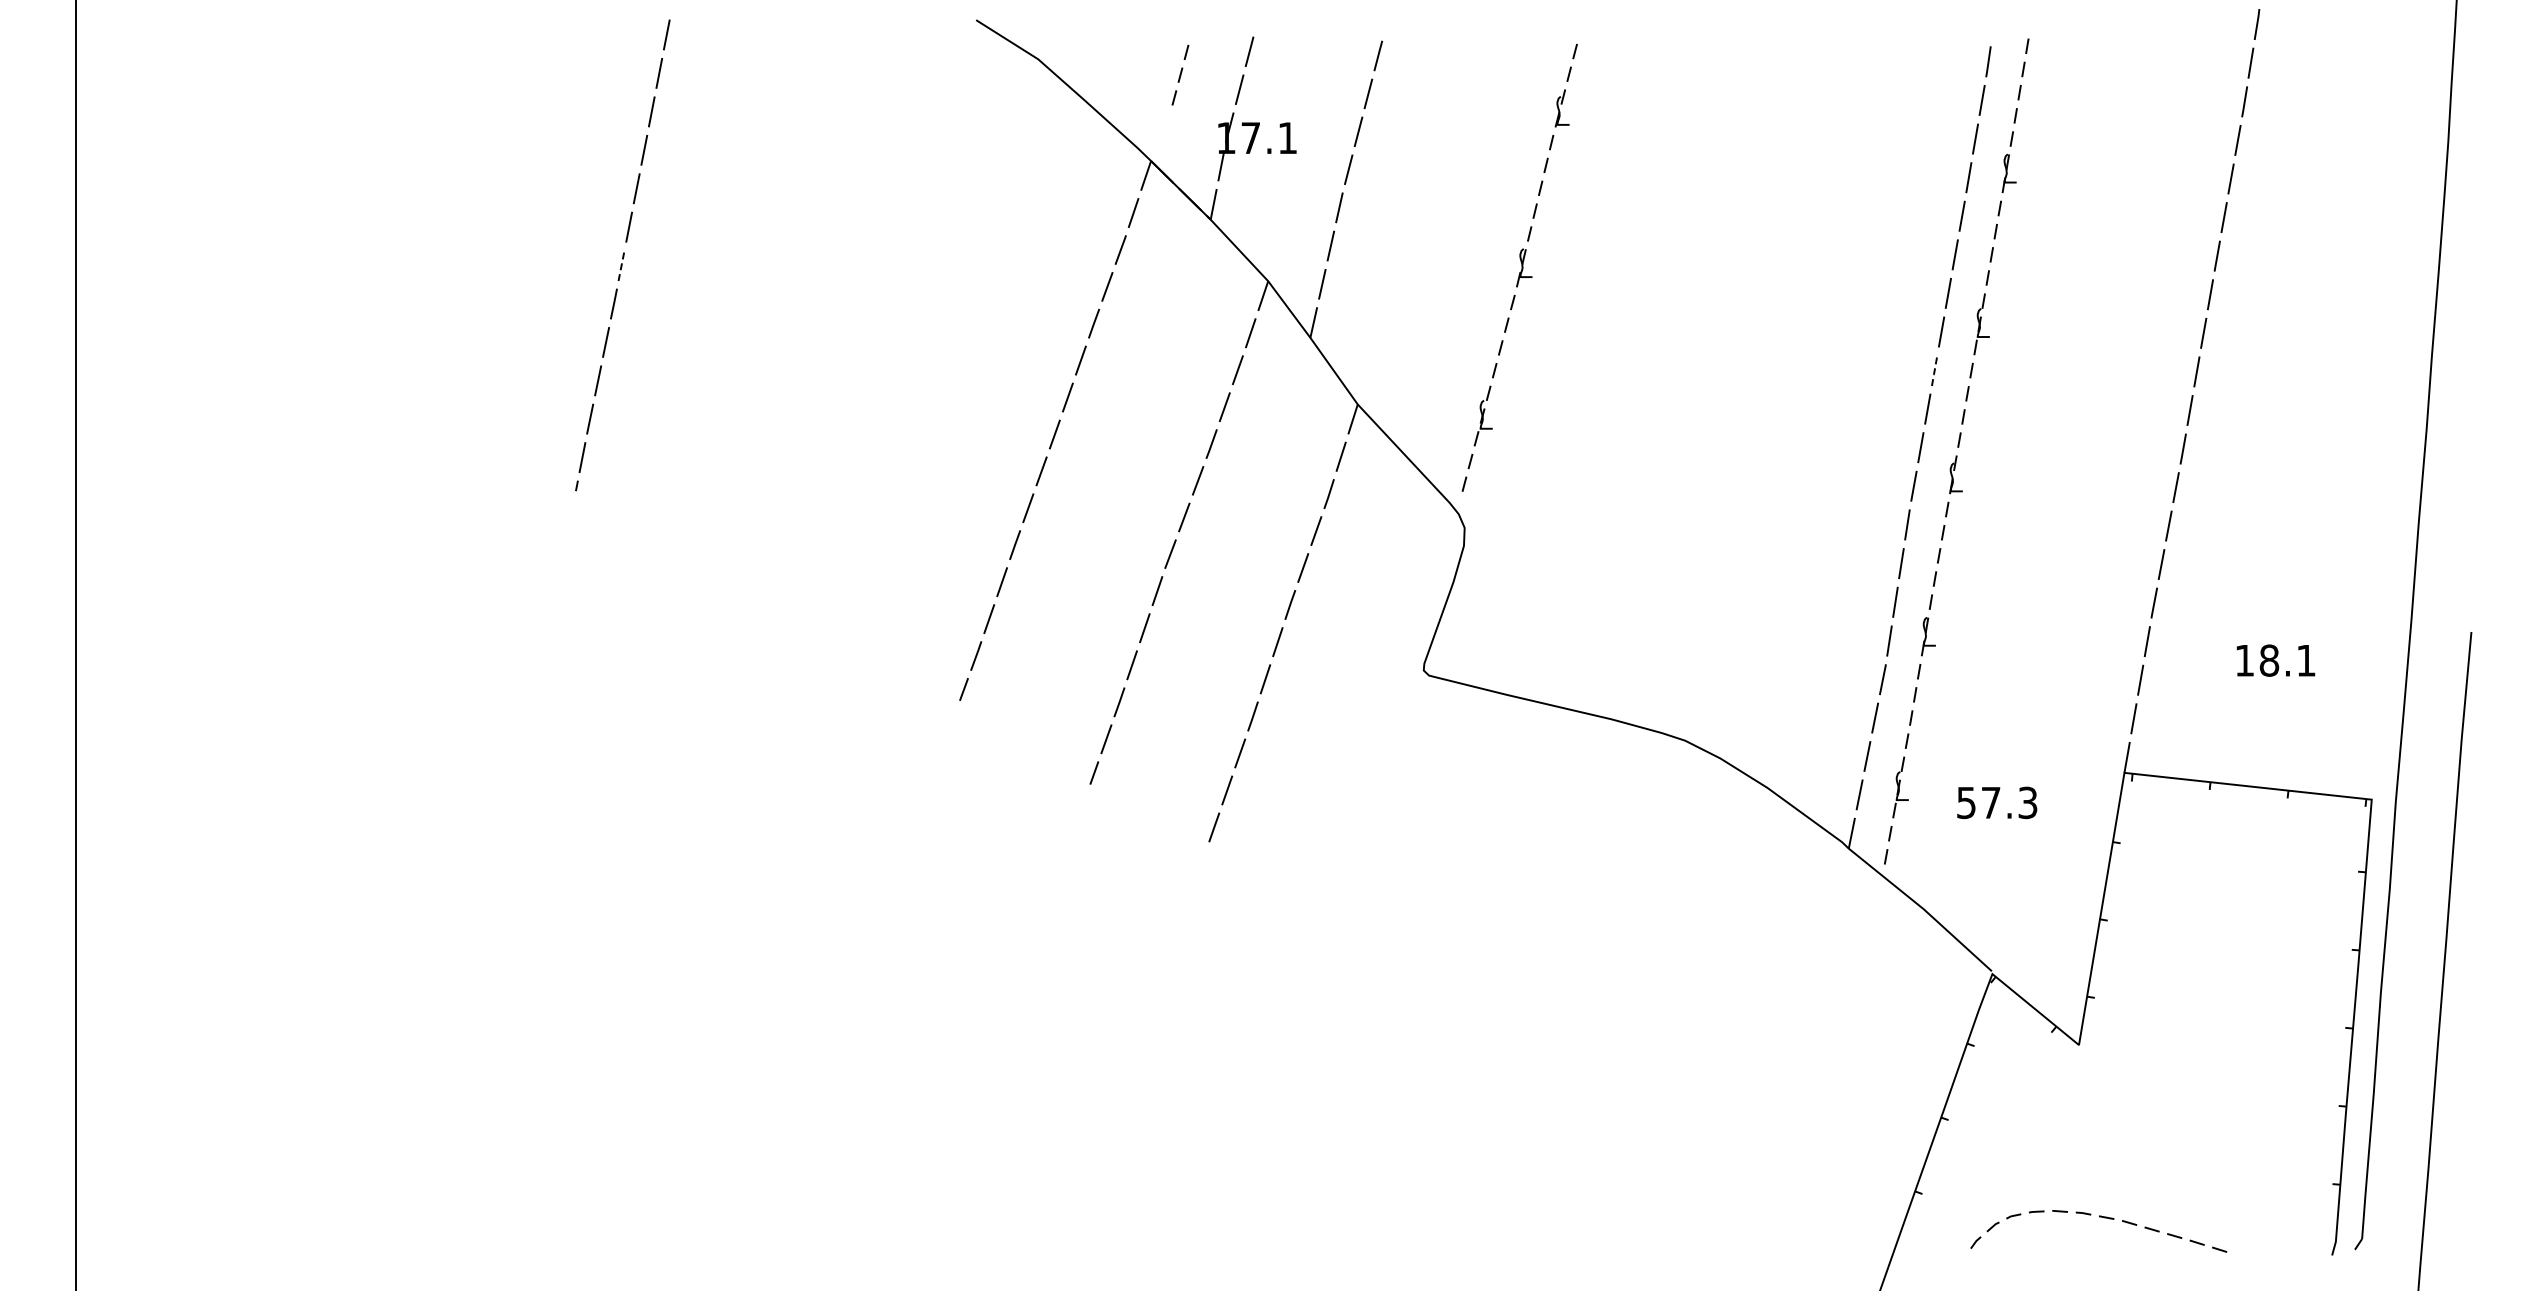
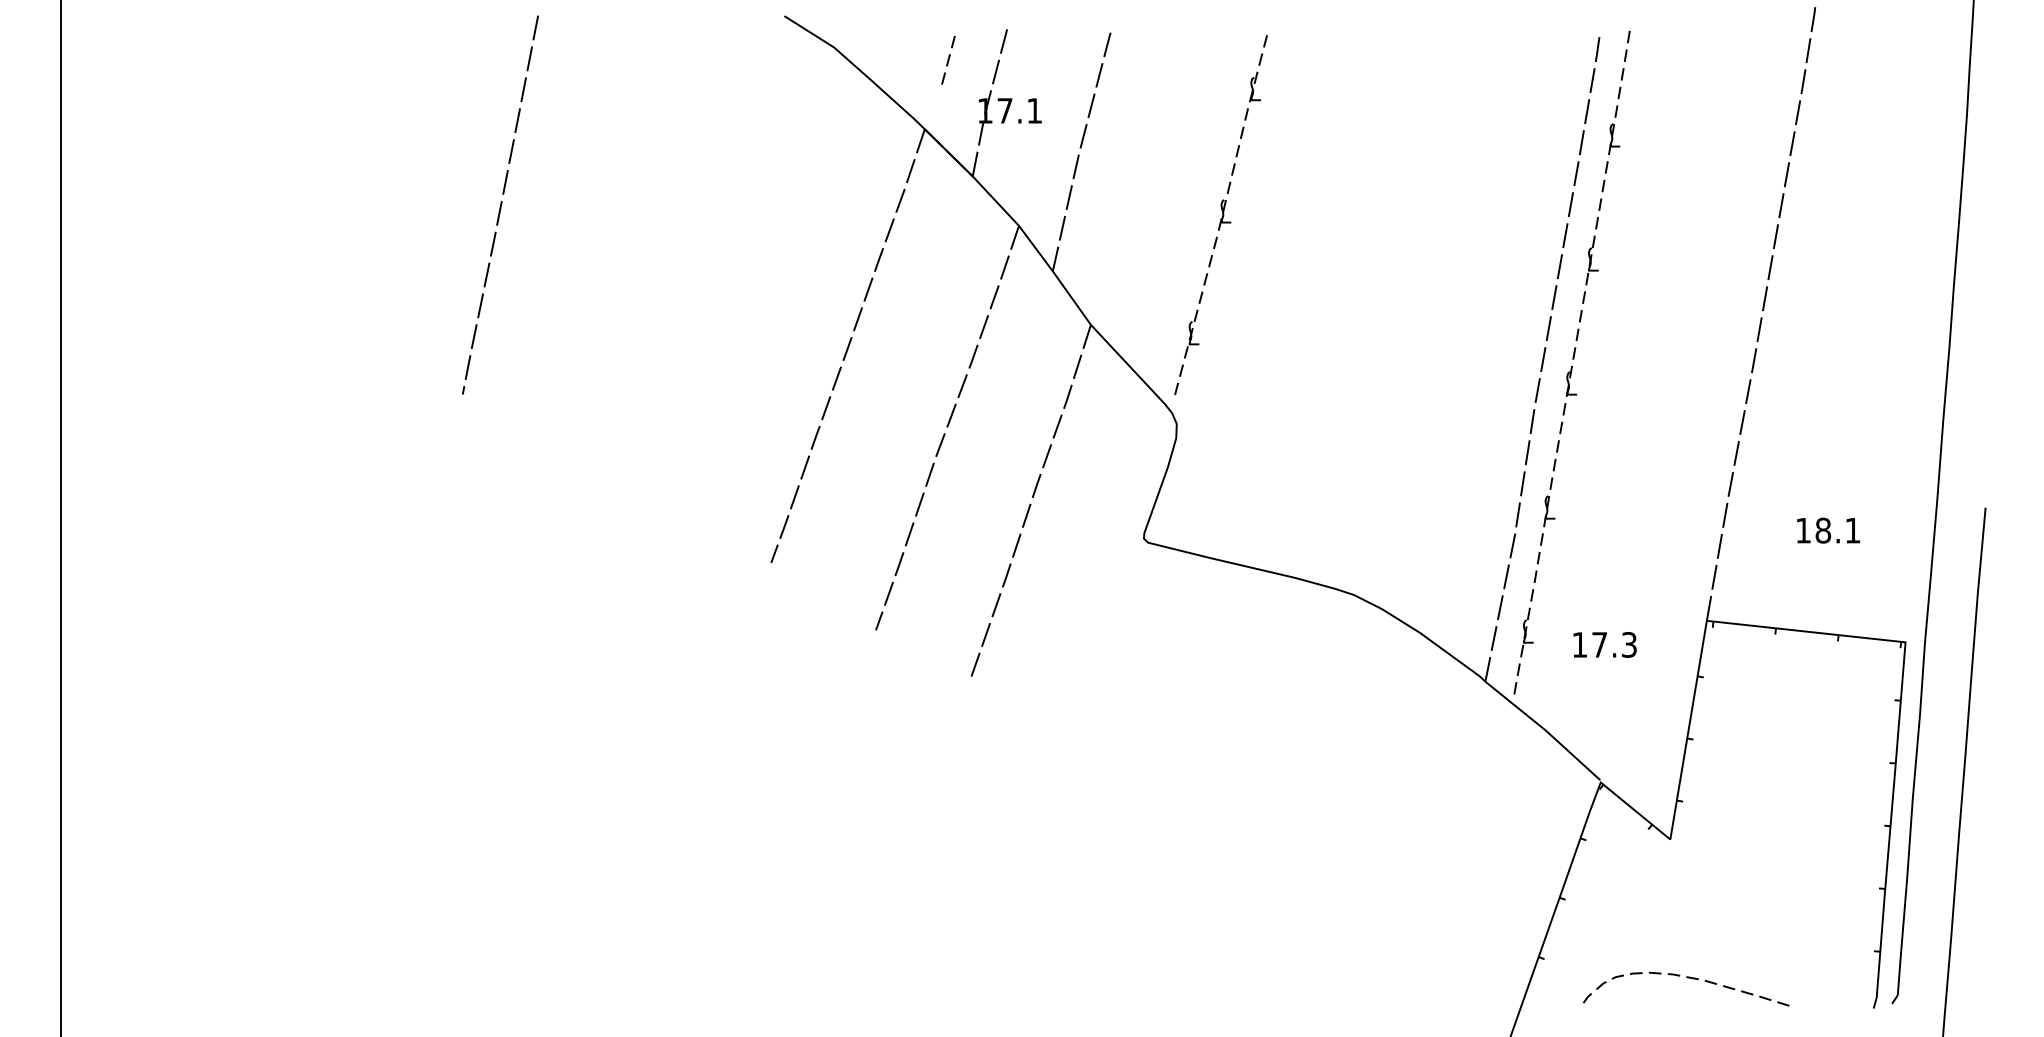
line: (621, 265) -> (499, 213), dashed -> solid
line: (1934, 370) -> (1554, 297), dashed -> solid
text: (1966, 803) -> (1579, 645), 57.3 -> 17.3

